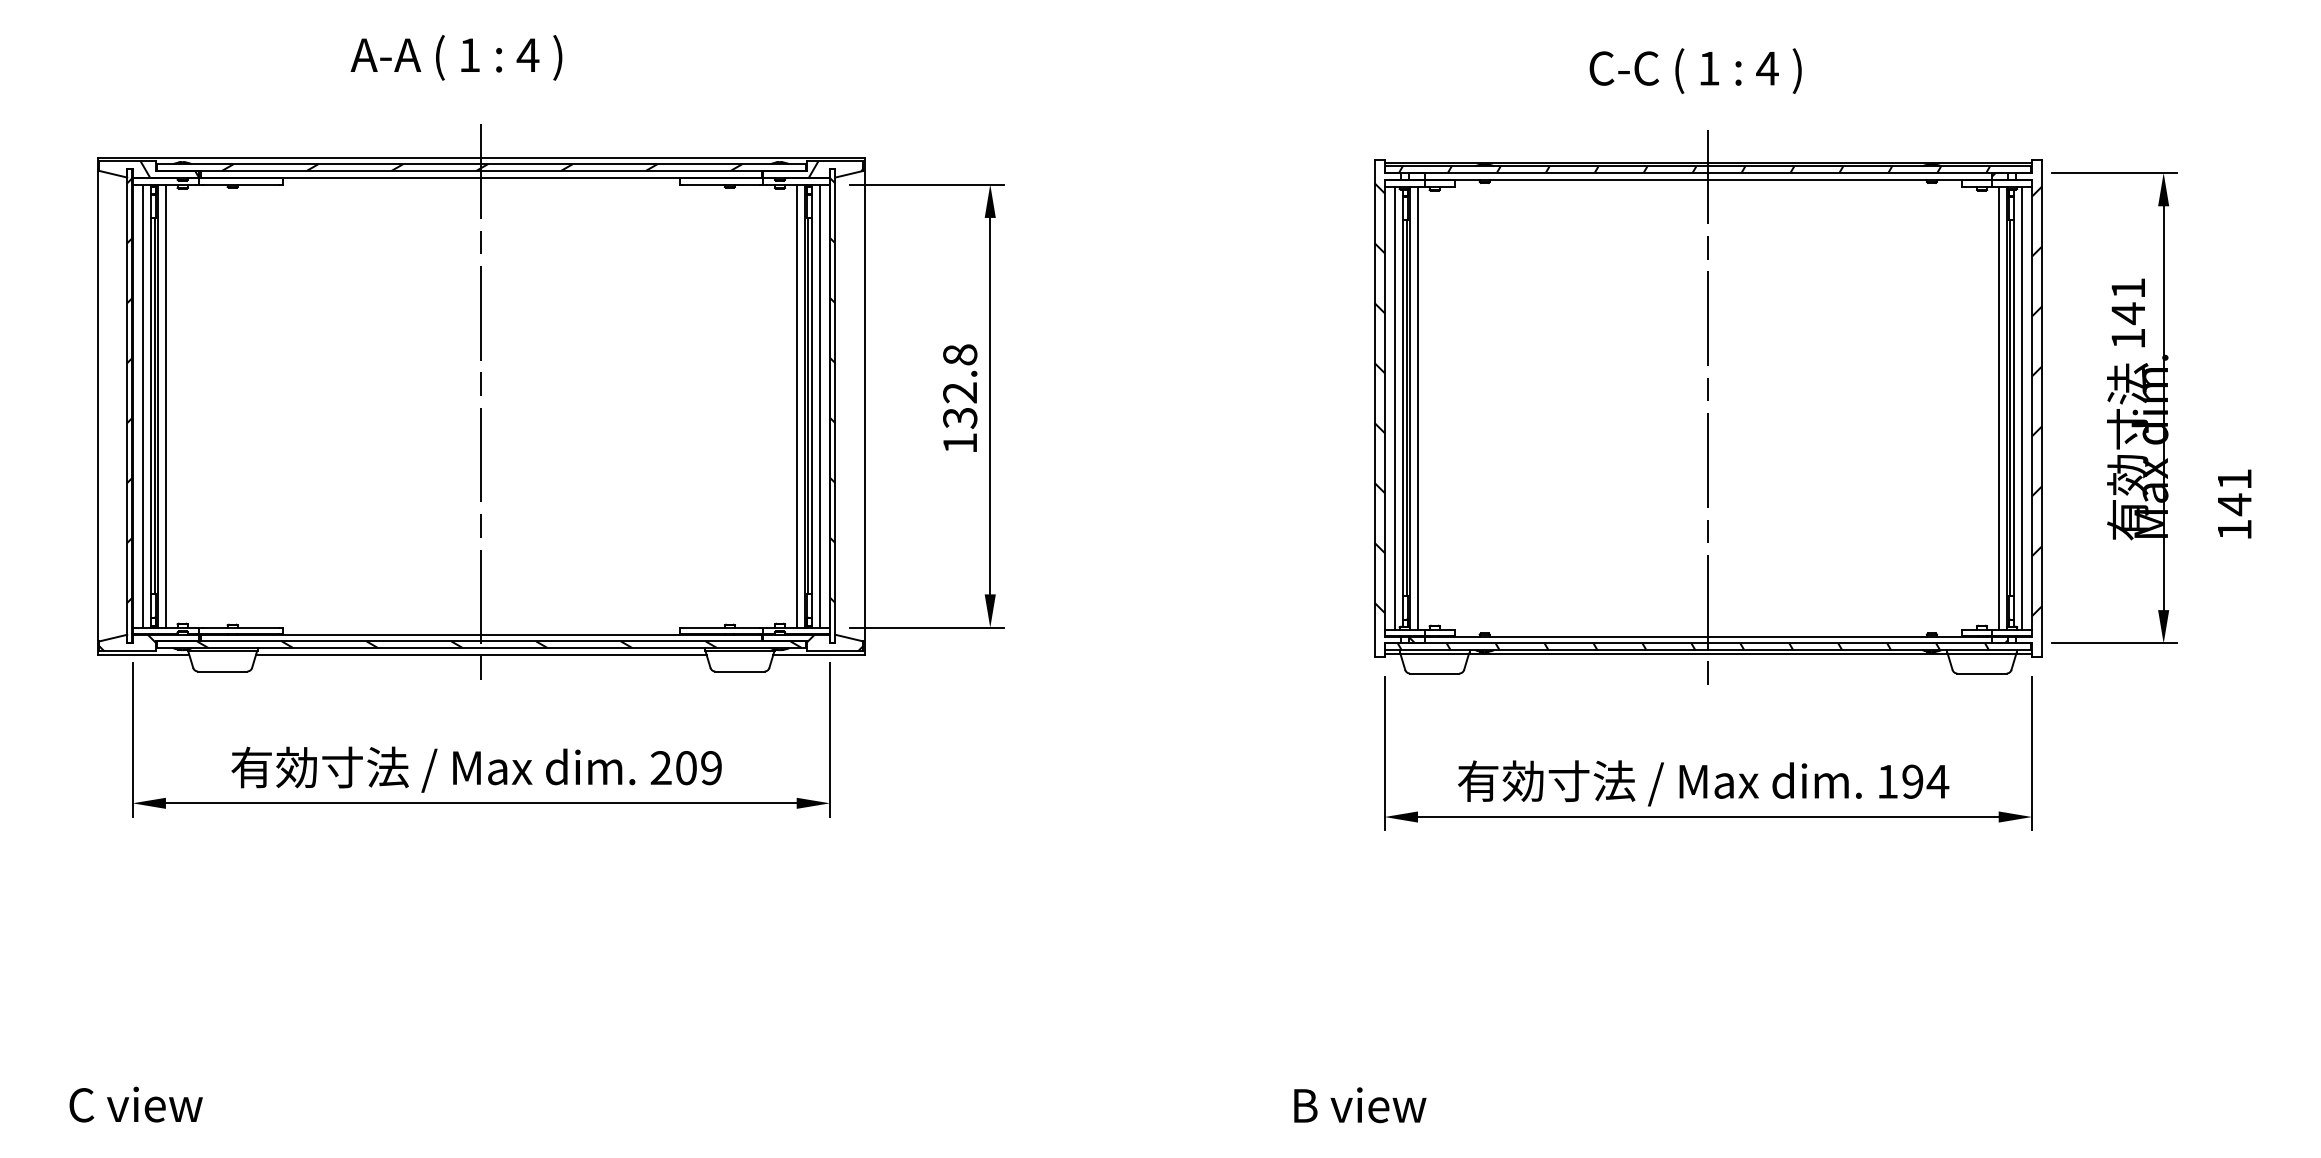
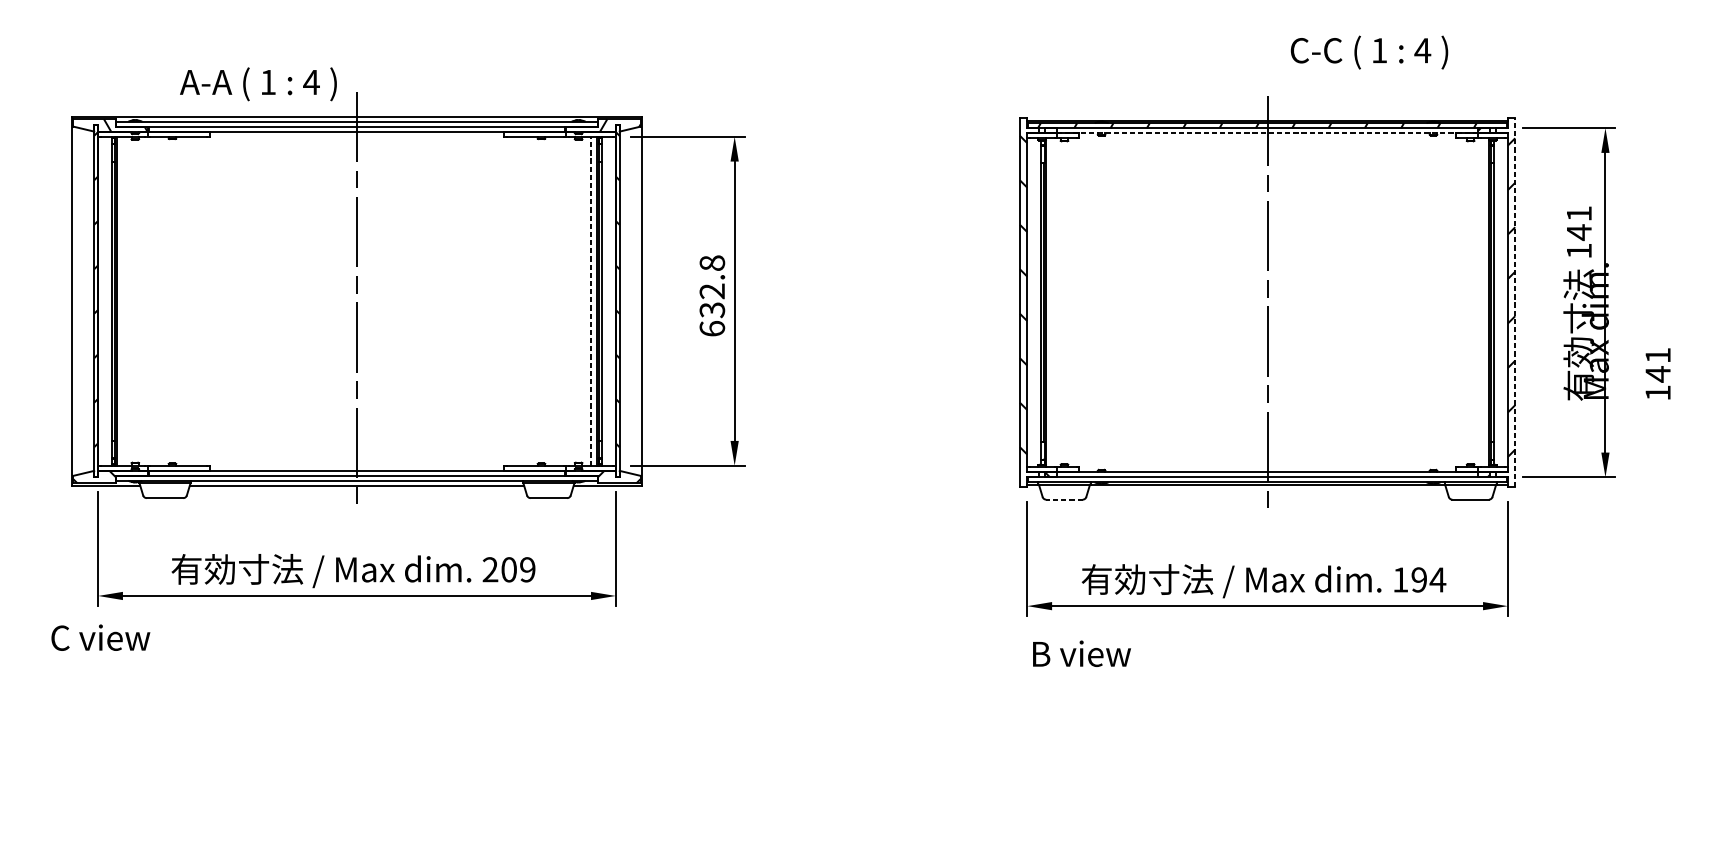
text: (456, 57) -> (258, 84), moved
text: (1695, 70) -> (1369, 52), moved
hatch: (482, 167) -> (357, 124), removed
line: (1708, 179) -> (1267, 133), solid -> dashed
line: (142, 405) -> (105, 300), removed
line: (165, 405) -> (122, 300), removed
line: (820, 405) -> (608, 300), removed
line: (796, 406) -> (590, 301), solid -> dashed
line: (1394, 407) -> (1034, 302), removed
line: (1418, 407) -> (1052, 302), removed
line: (1998, 407) -> (1482, 302), removed
line: (2022, 407) -> (1500, 302), removed
line: (2042, 408) -> (1515, 302), solid -> dashed
text: (960, 442) -> (712, 328), 132.8 -> 632.8
hatch: (499, 644) -> (370, 478), removed
hatch: (1693, 646) -> (1256, 479), removed
line: (1434, 673) -> (1064, 499), solid -> dashed
text: (135, 1104) -> (100, 637), moved
text: (1360, 1105) -> (1082, 653), moved

